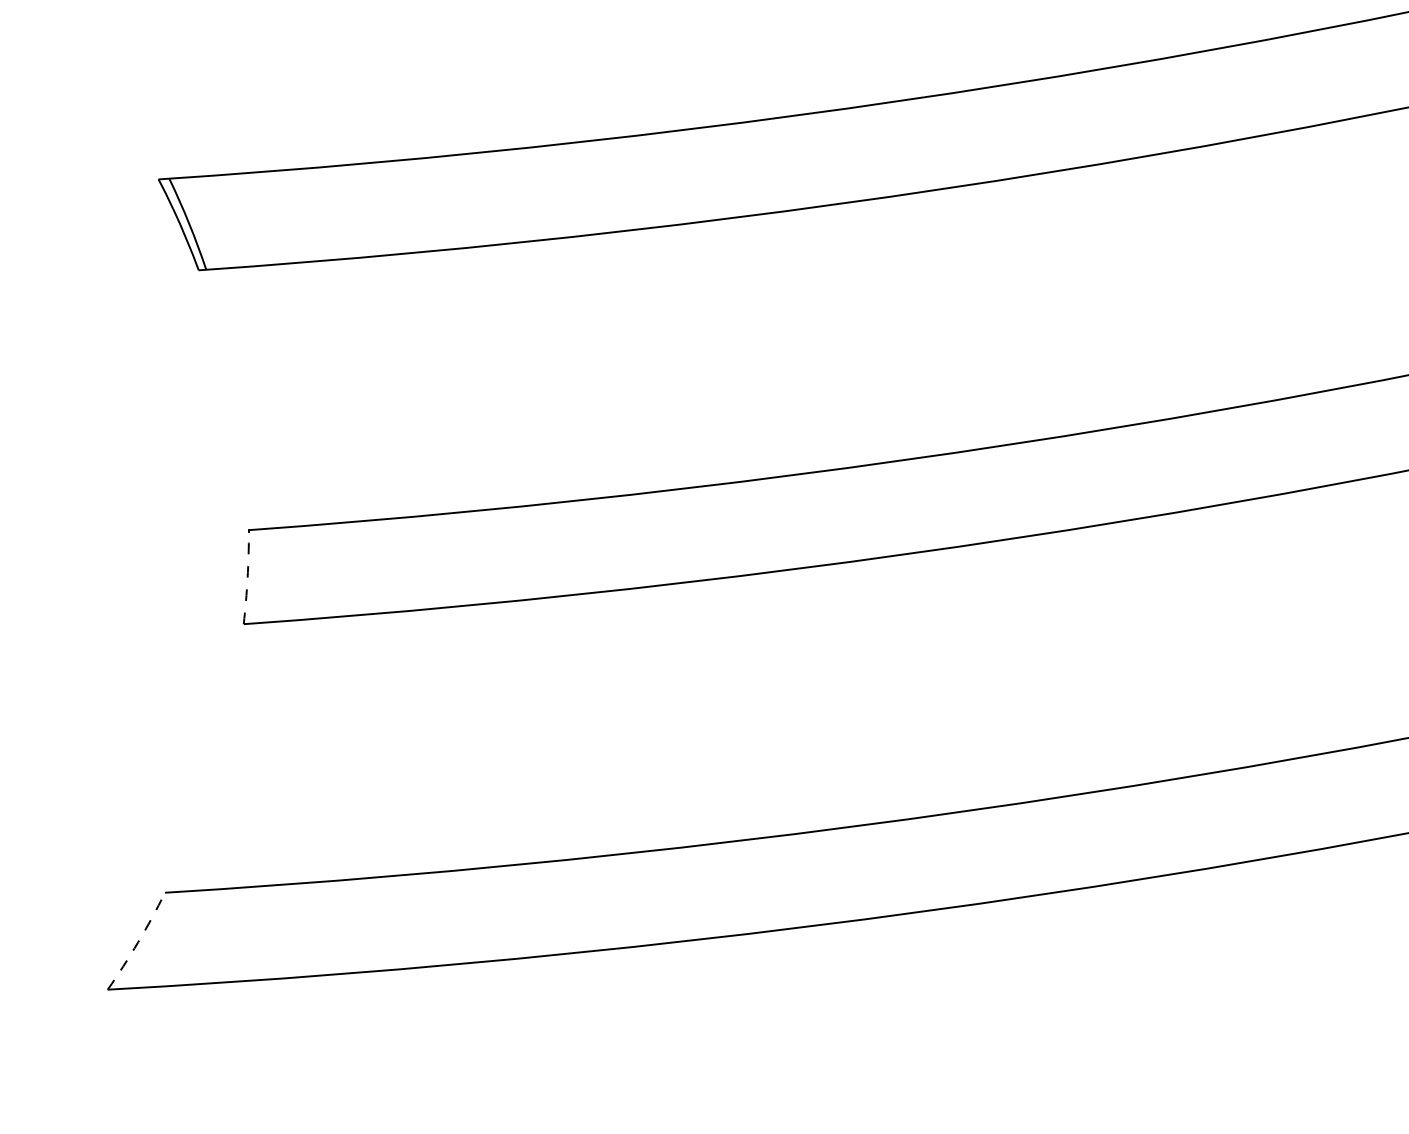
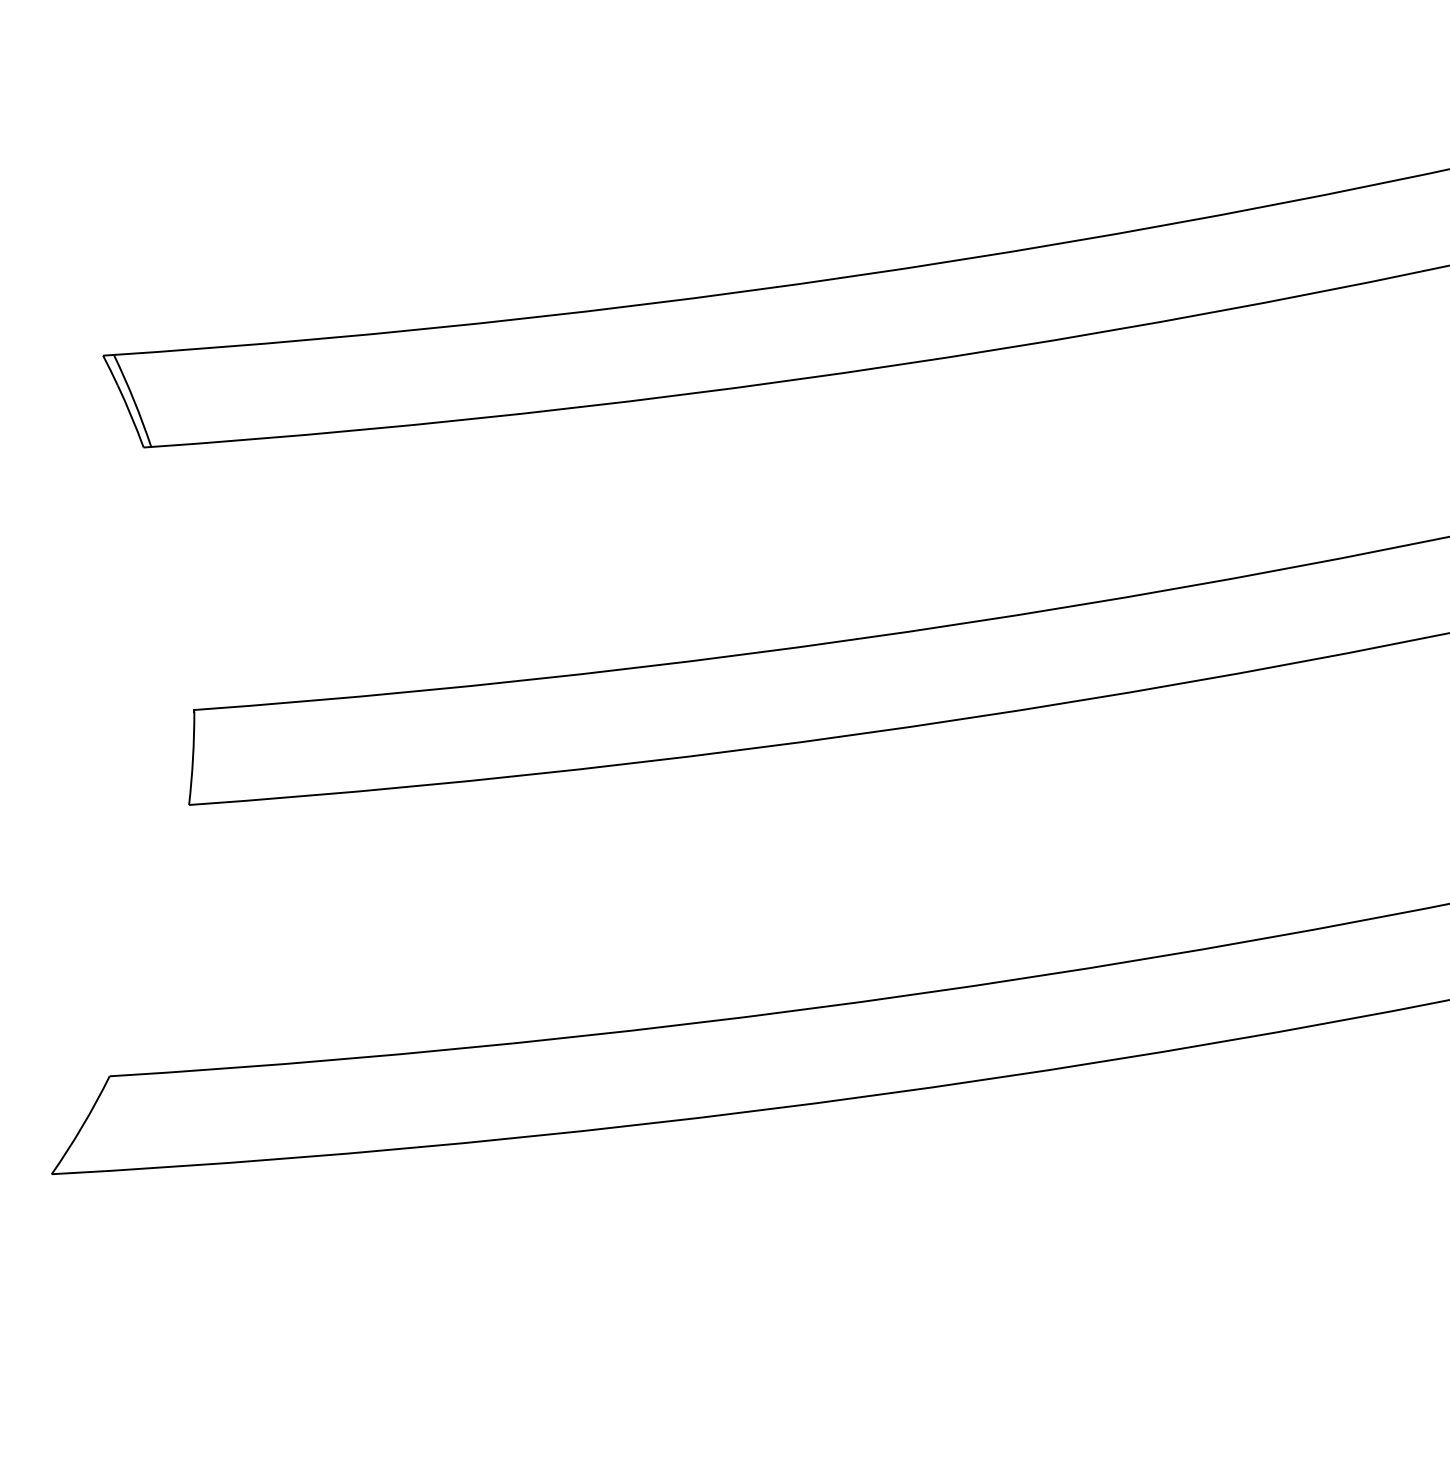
arc: (248, 578) -> (193, 758), dashed -> solid
arc: (138, 942) -> (82, 1126), dashed -> solid

